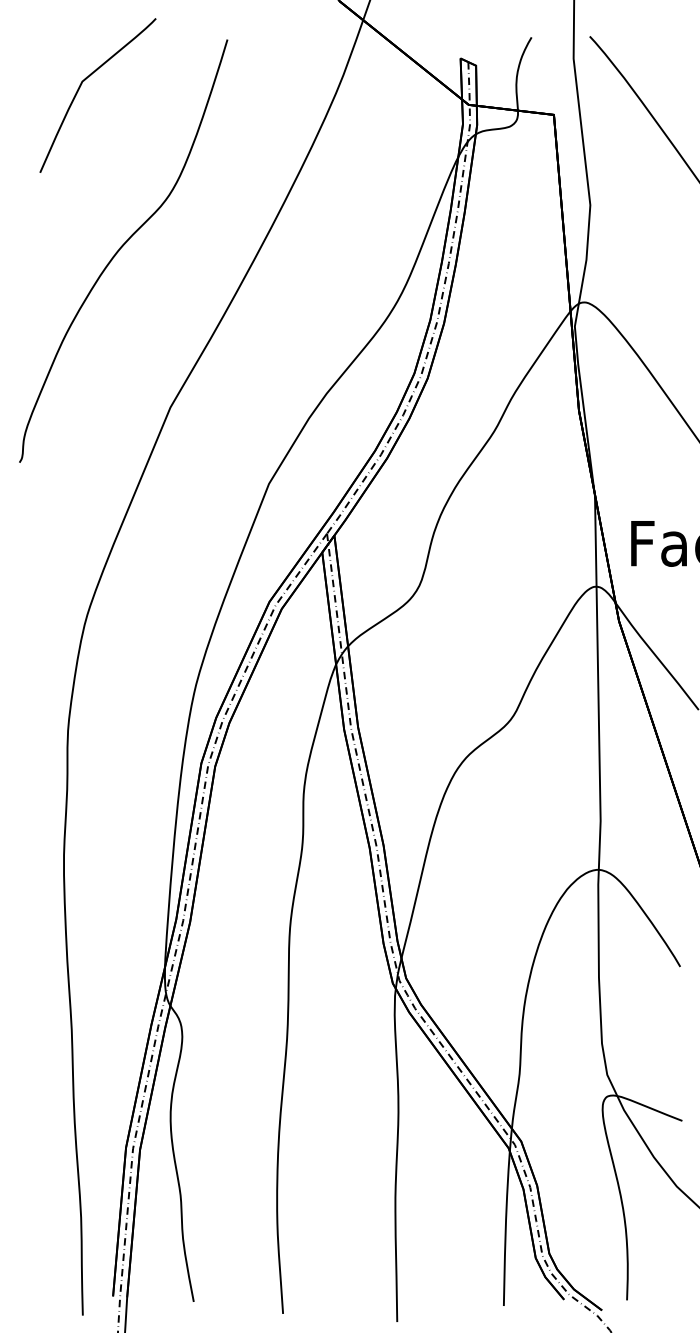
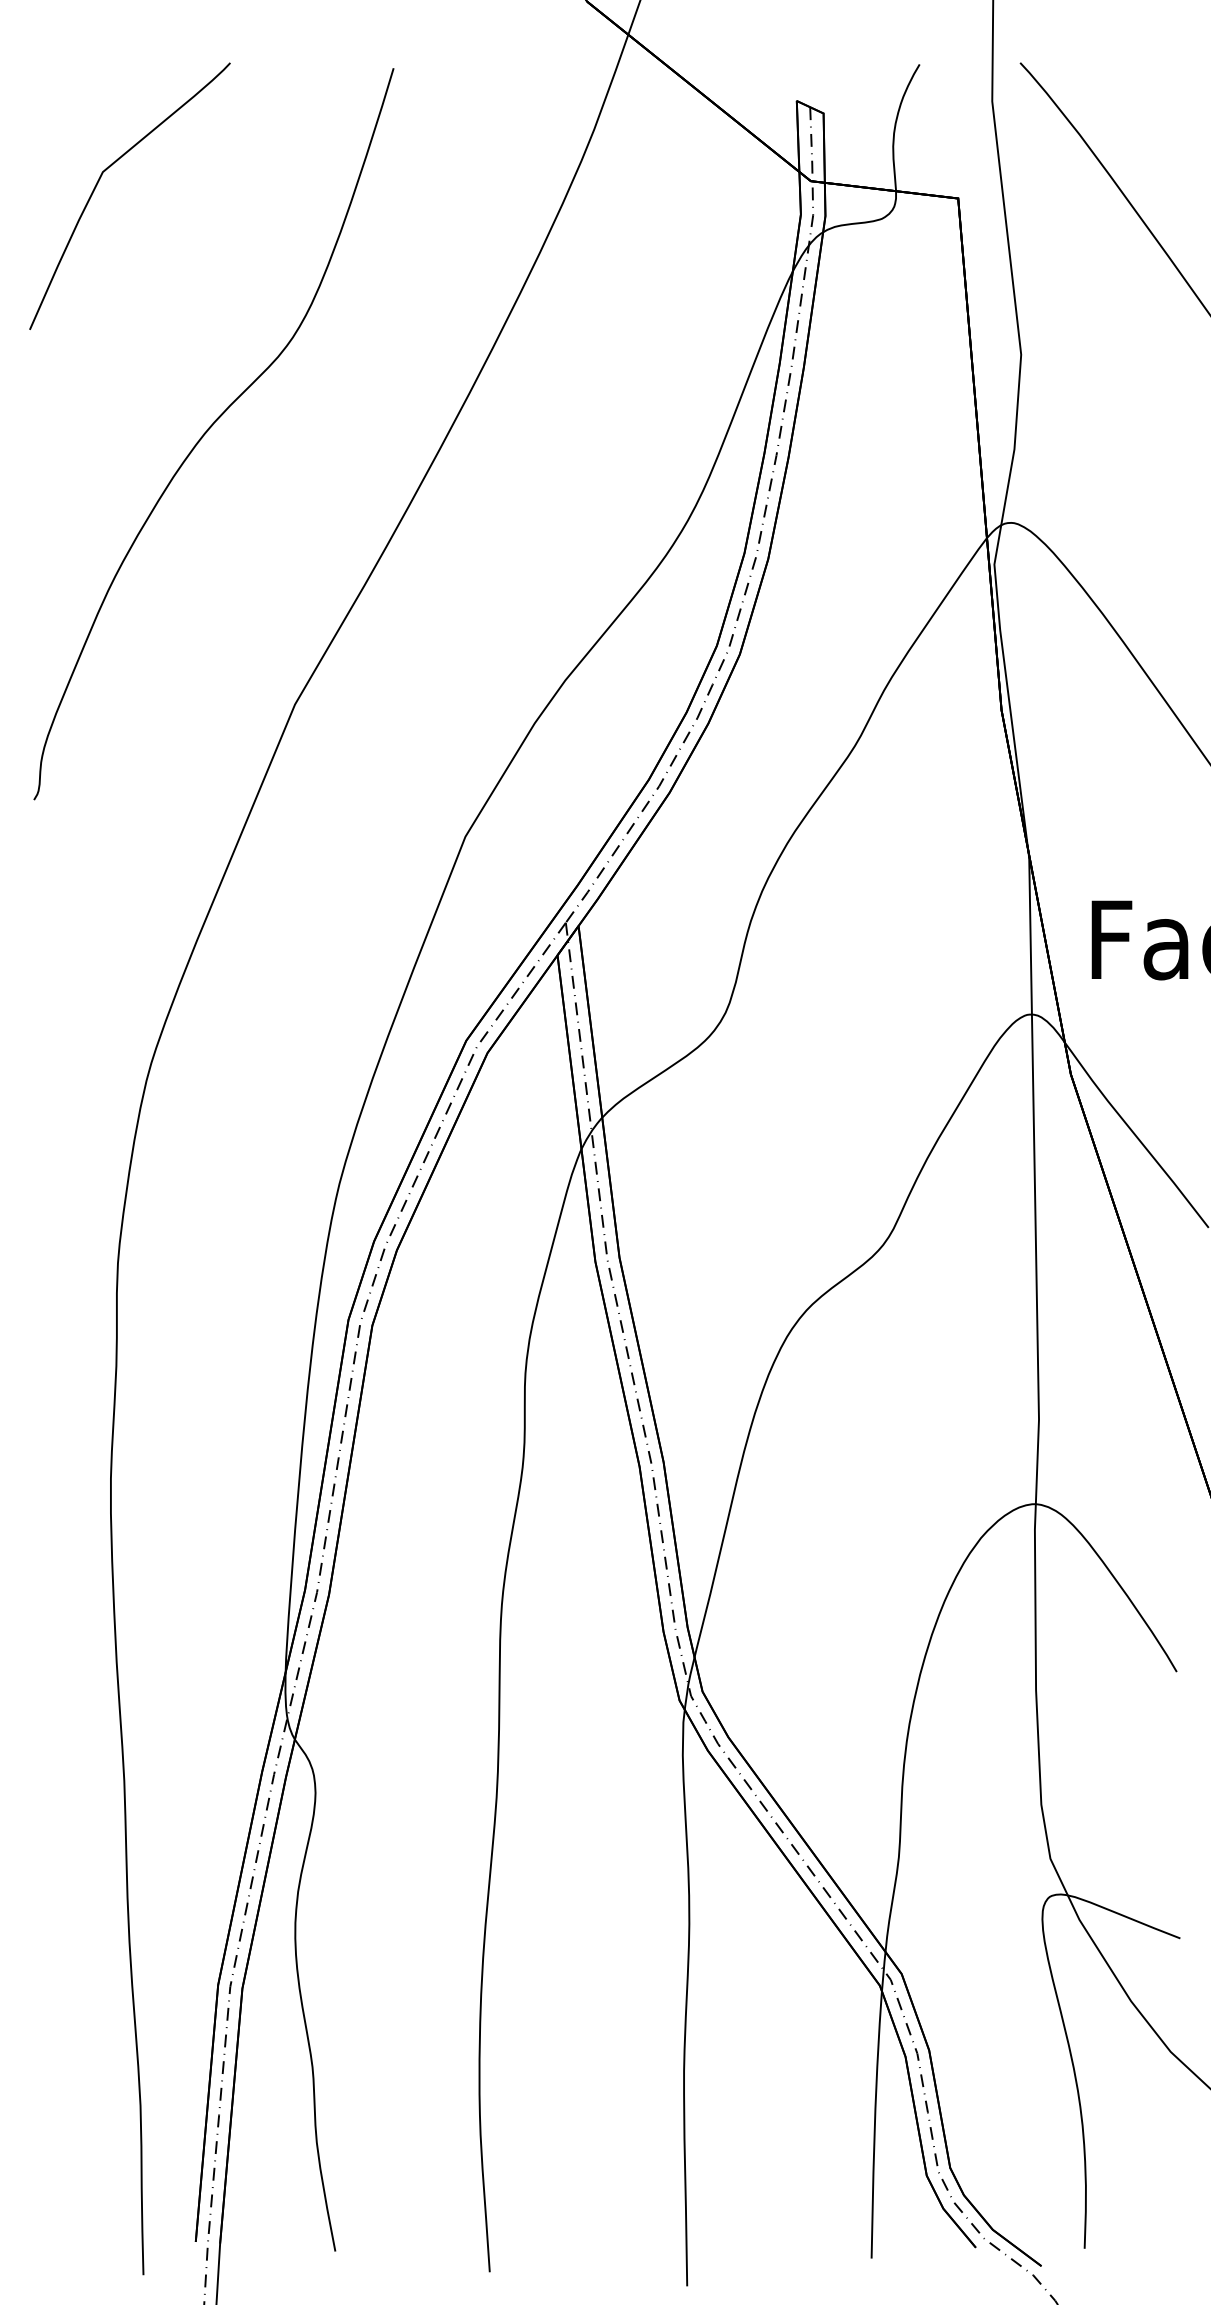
curve: (80, 87) -> (99, 182), moved

